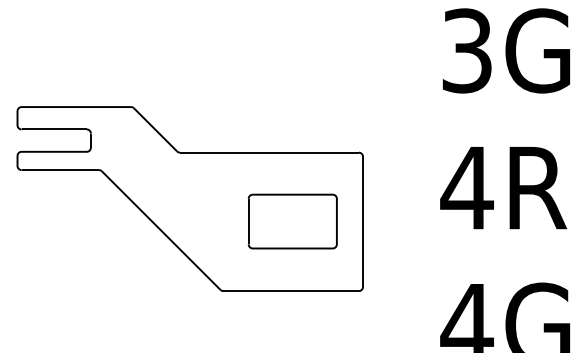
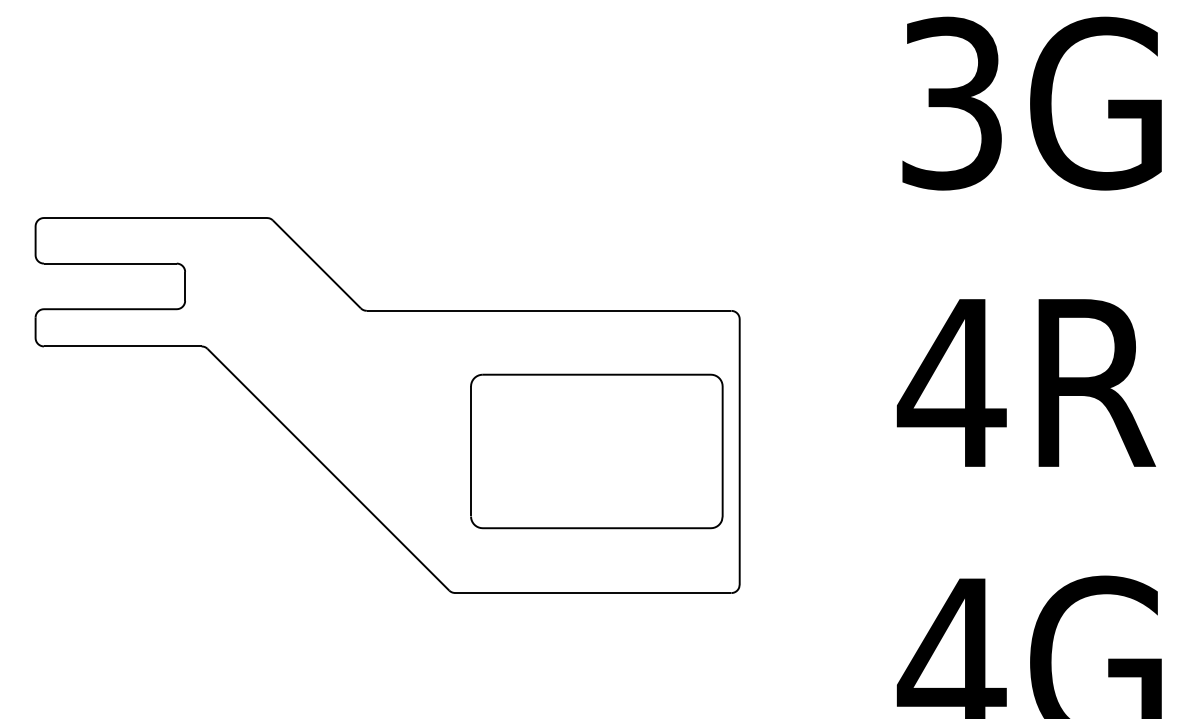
part: (292, 221) -> (596, 451), size x1.4

